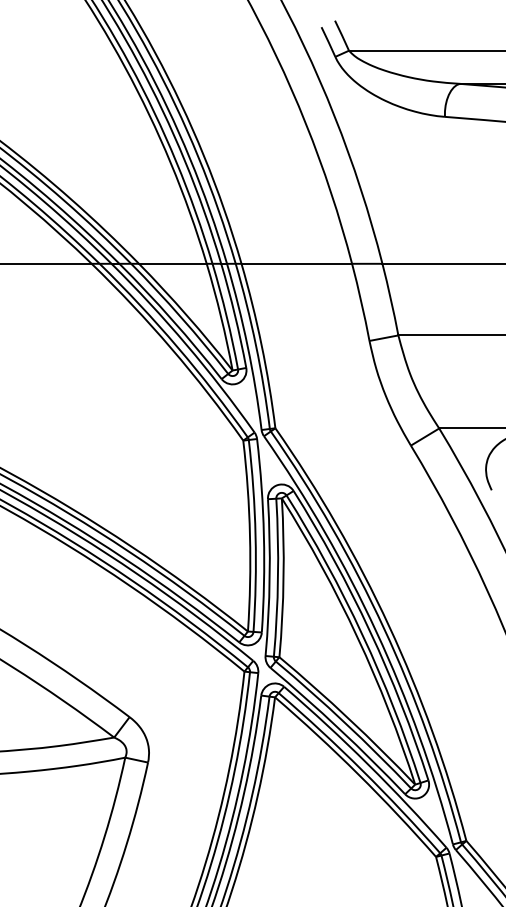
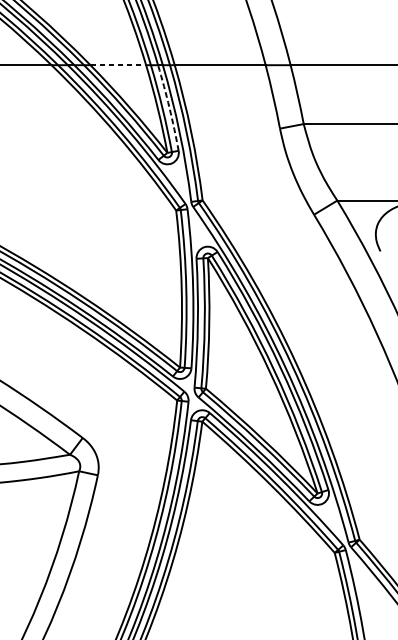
line: (172, 263) -> (118, 64), solid -> dashed
arc: (235, 315) -> (169, 107), solid -> dashed

